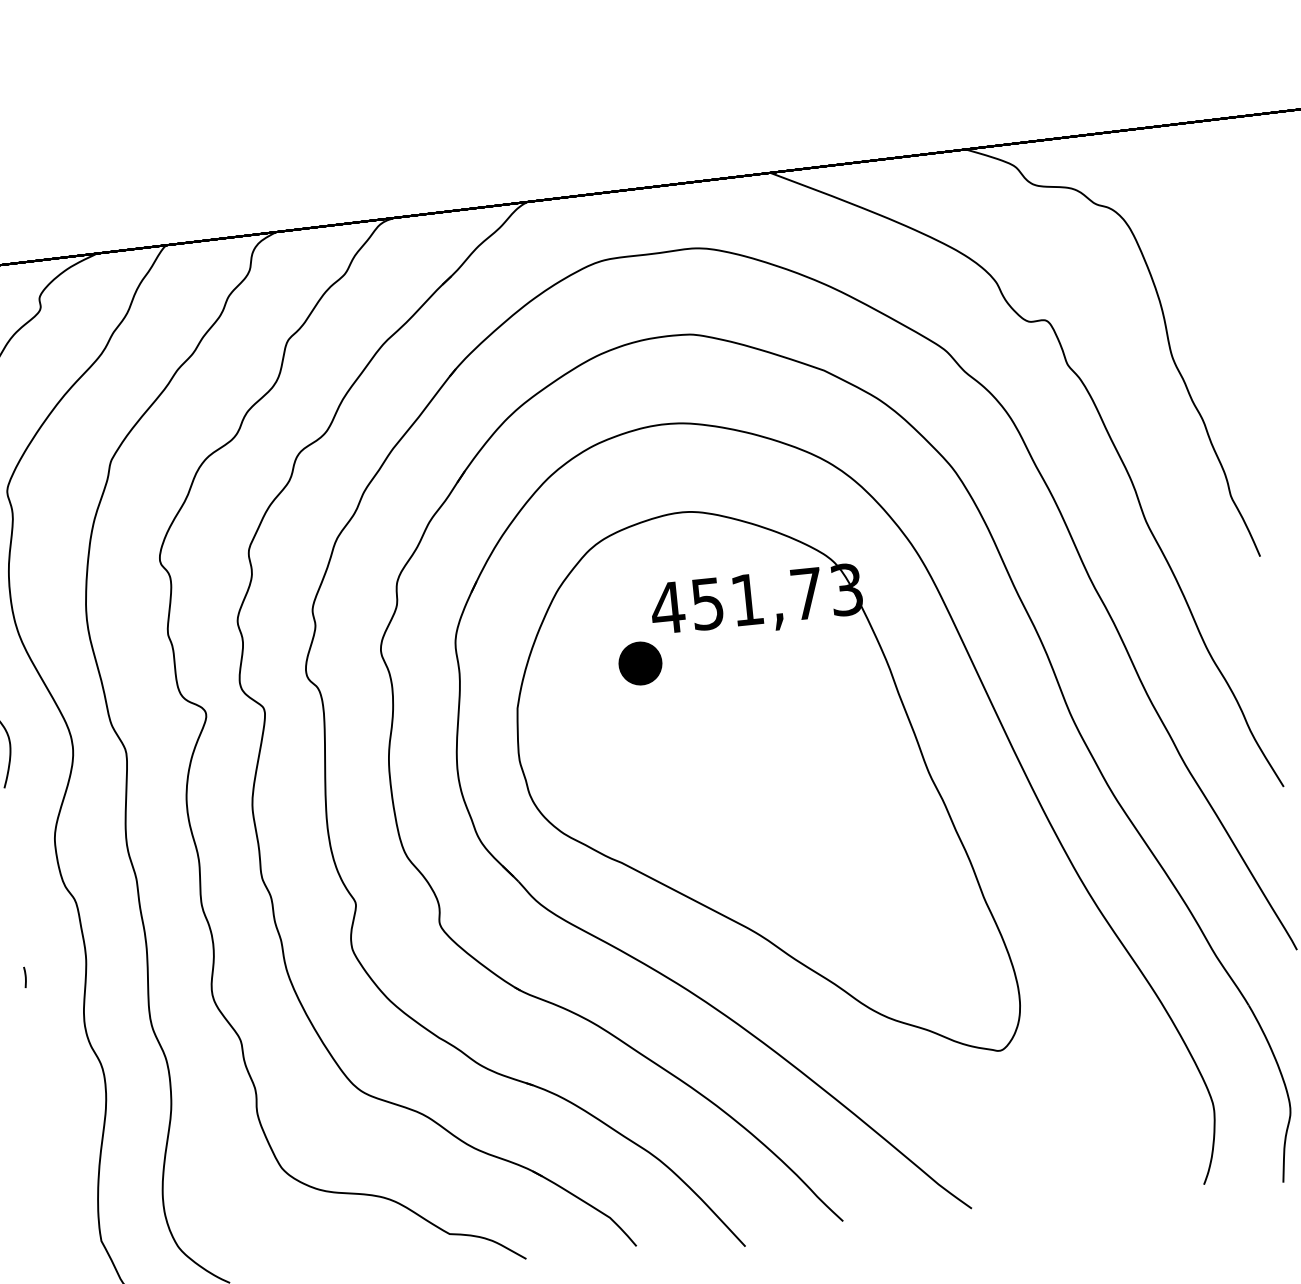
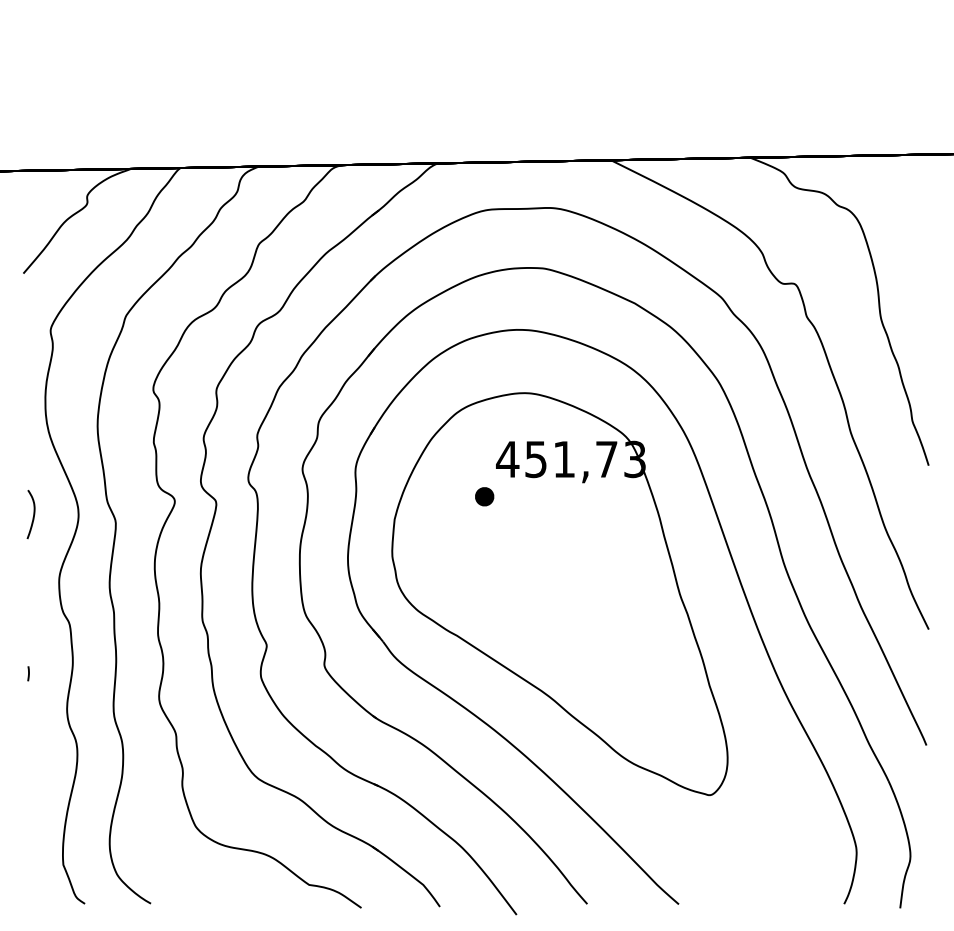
part: (640, 663) -> (484, 496), size x0.62

